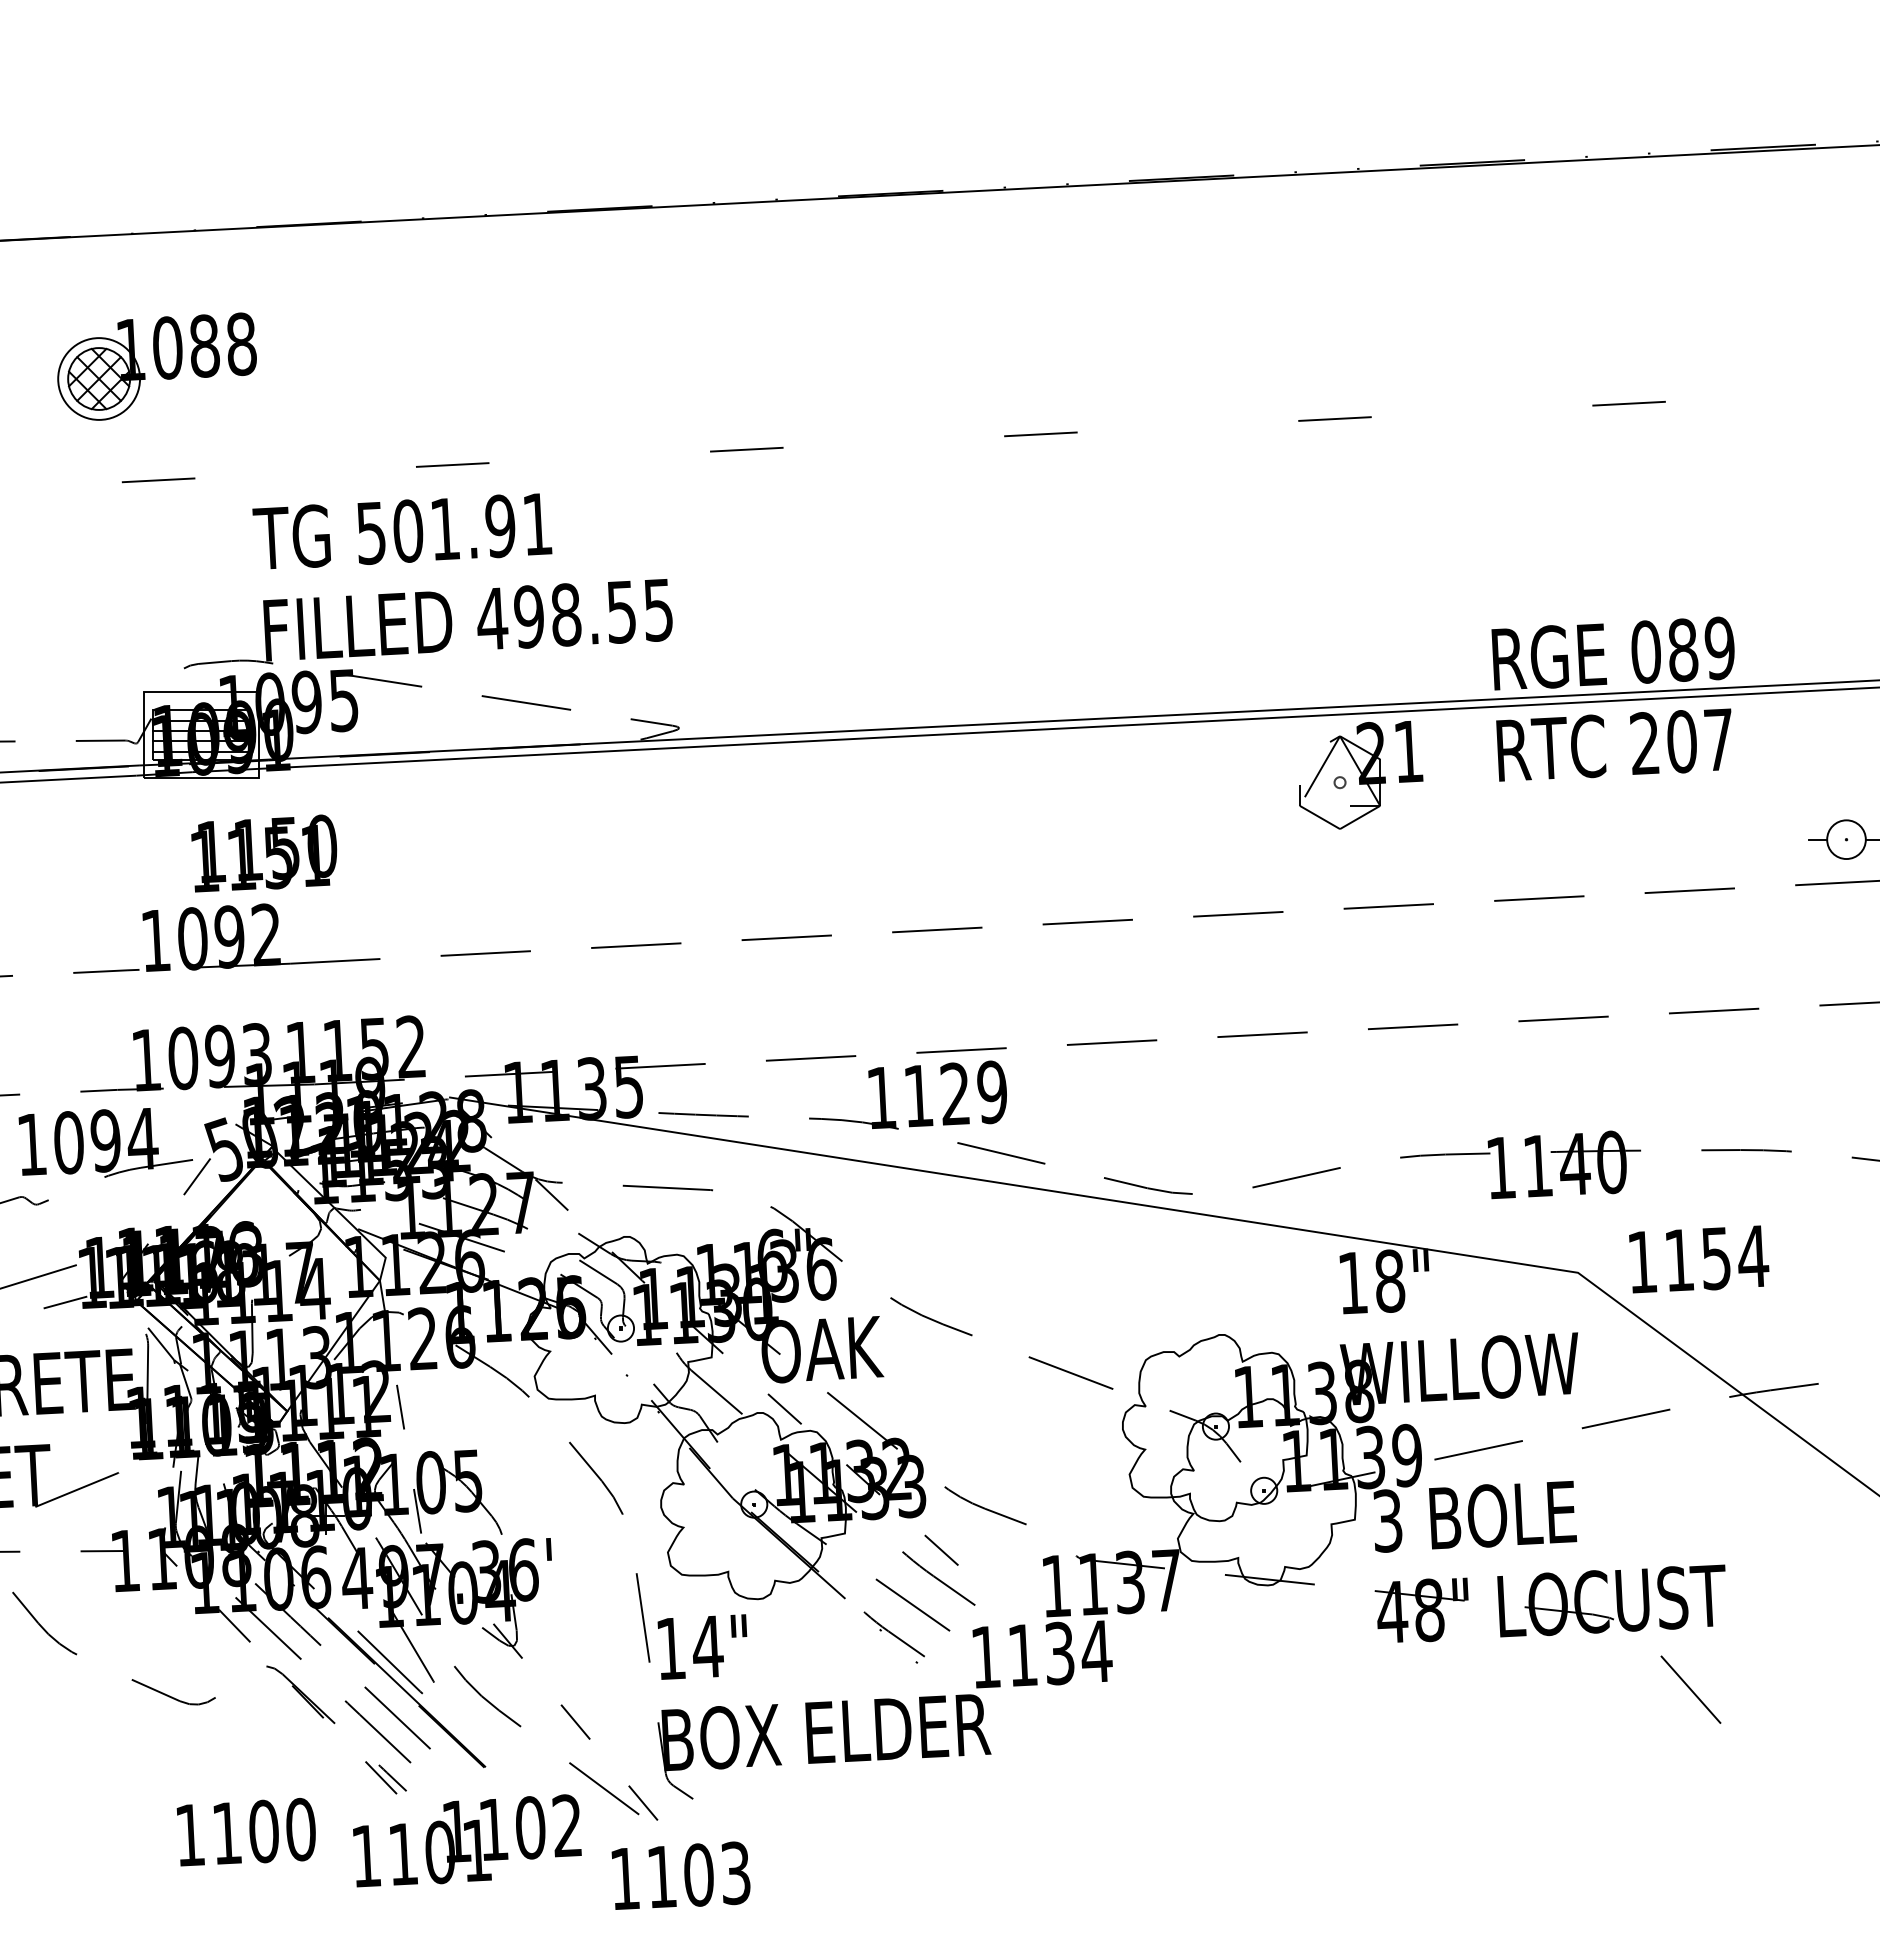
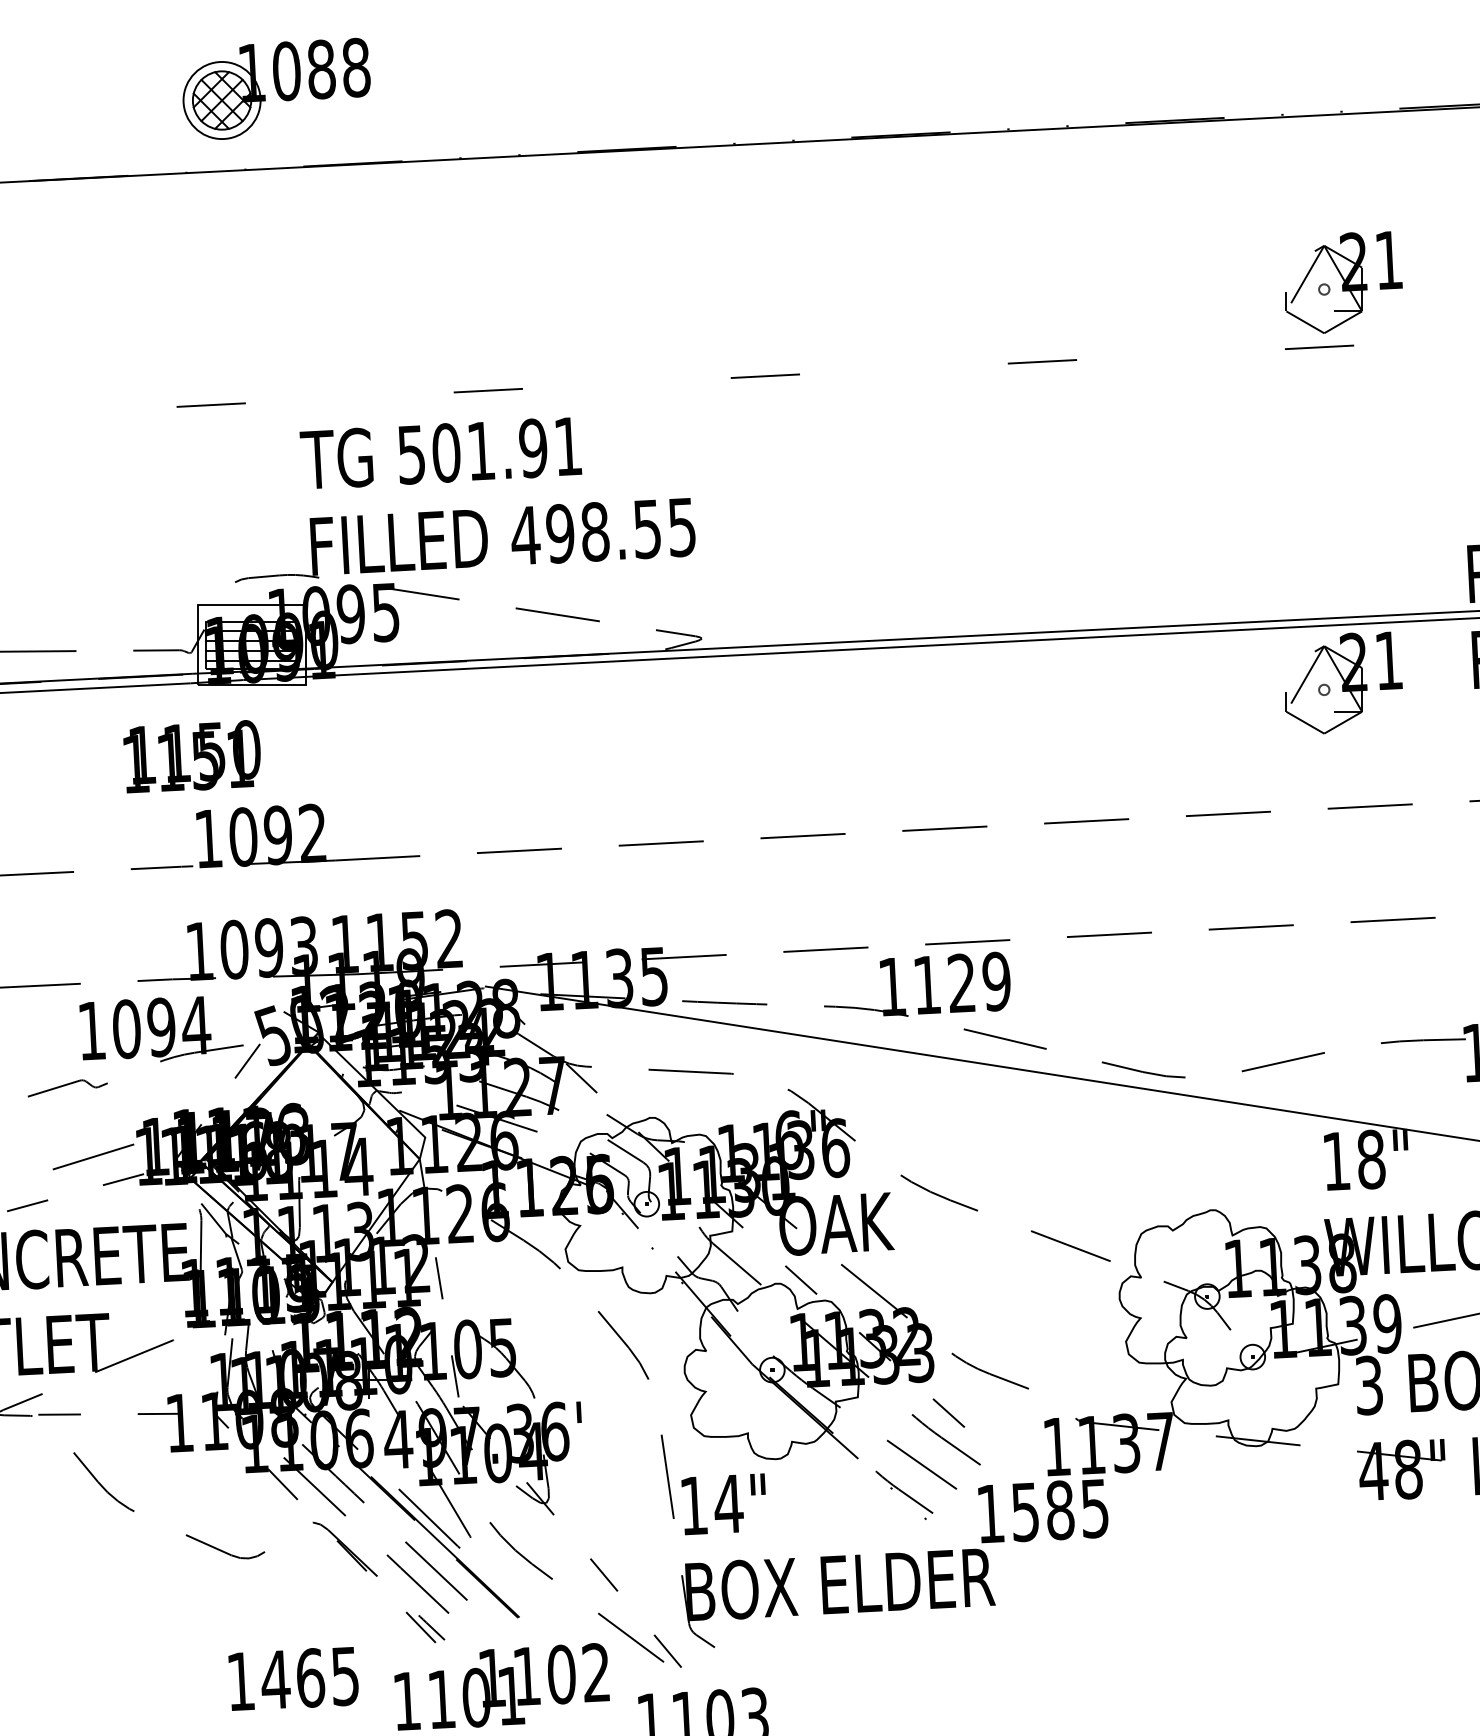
part: (1361, 349) -> (1344, 281), added
part: (156, 366) -> (276, 88), moved
text: (264, 853) -> (192, 756), moved
text: (1060, 1653) -> (1060, 1510), 1134 -> 1585
text: (263, 1830) -> (310, 1677), 1100 -> 1465

